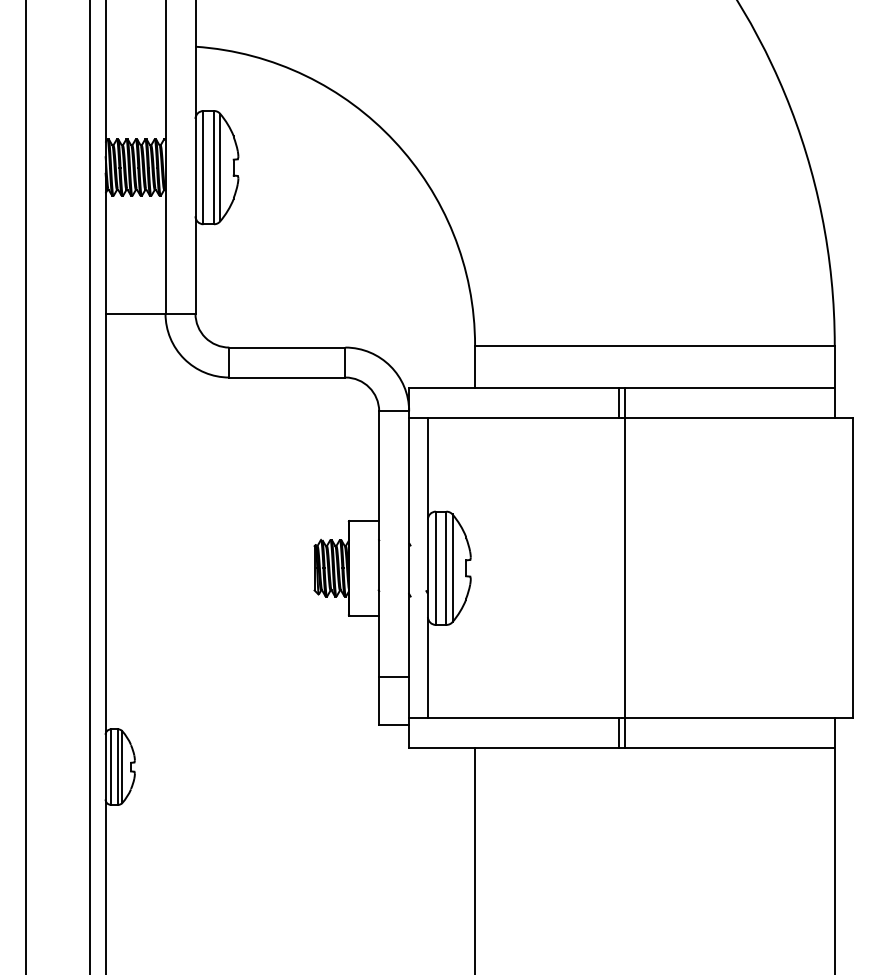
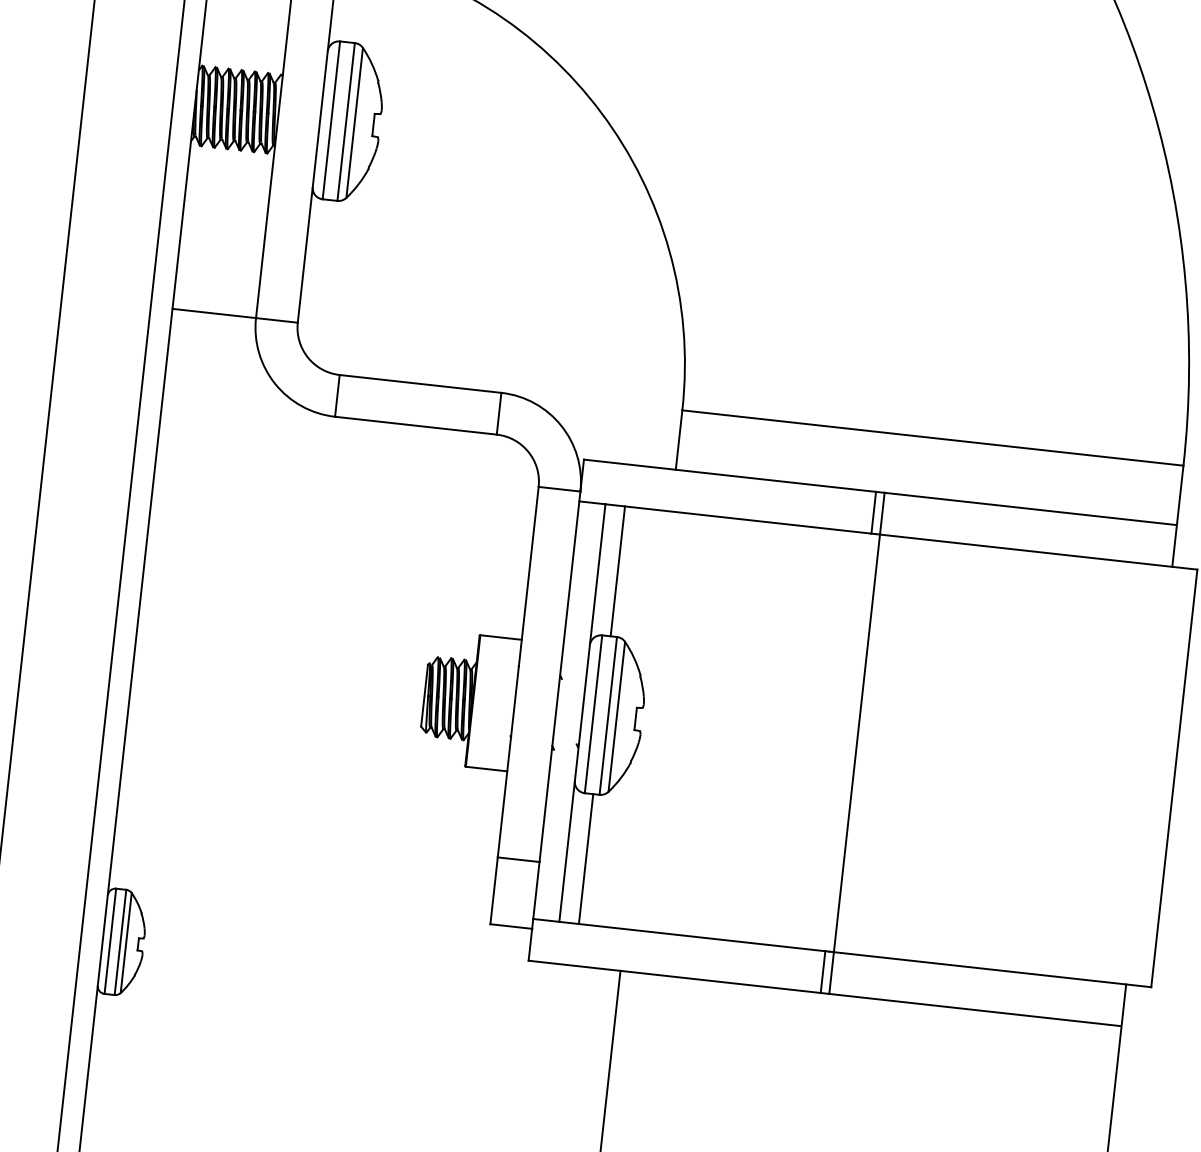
line: (441, 464) -> (617, 570), added
line: (441, 671) -> (585, 858), added

